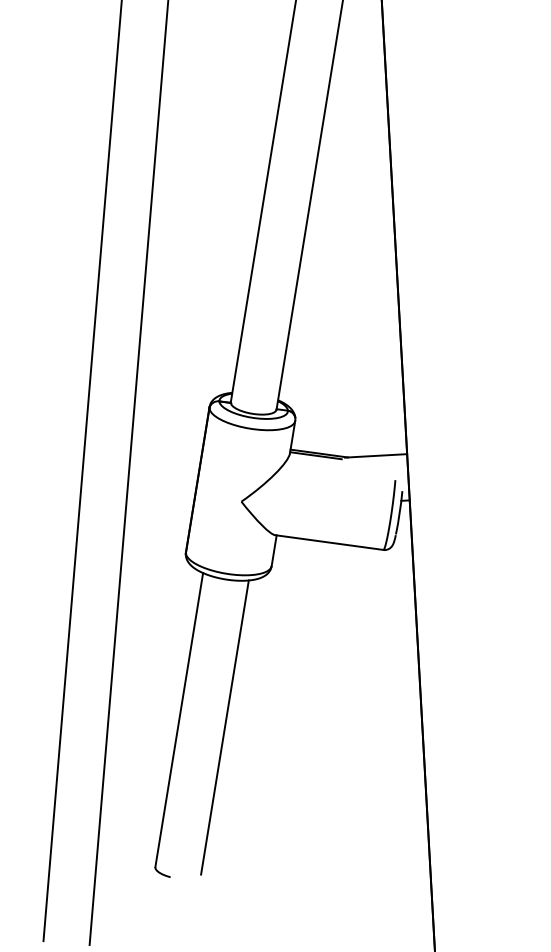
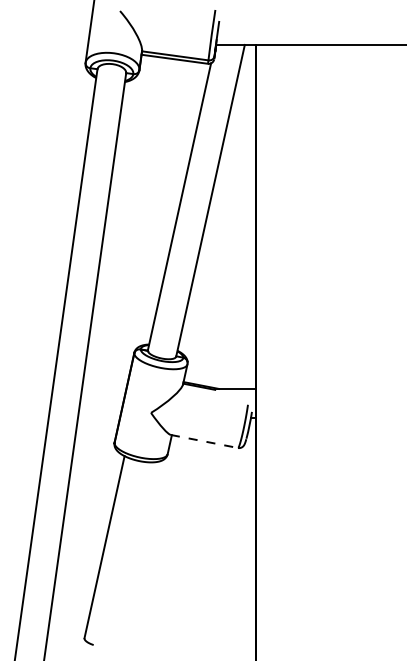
line: (329, 542) -> (204, 441), solid -> dashed
line: (224, 727) -> (132, 553), removed

